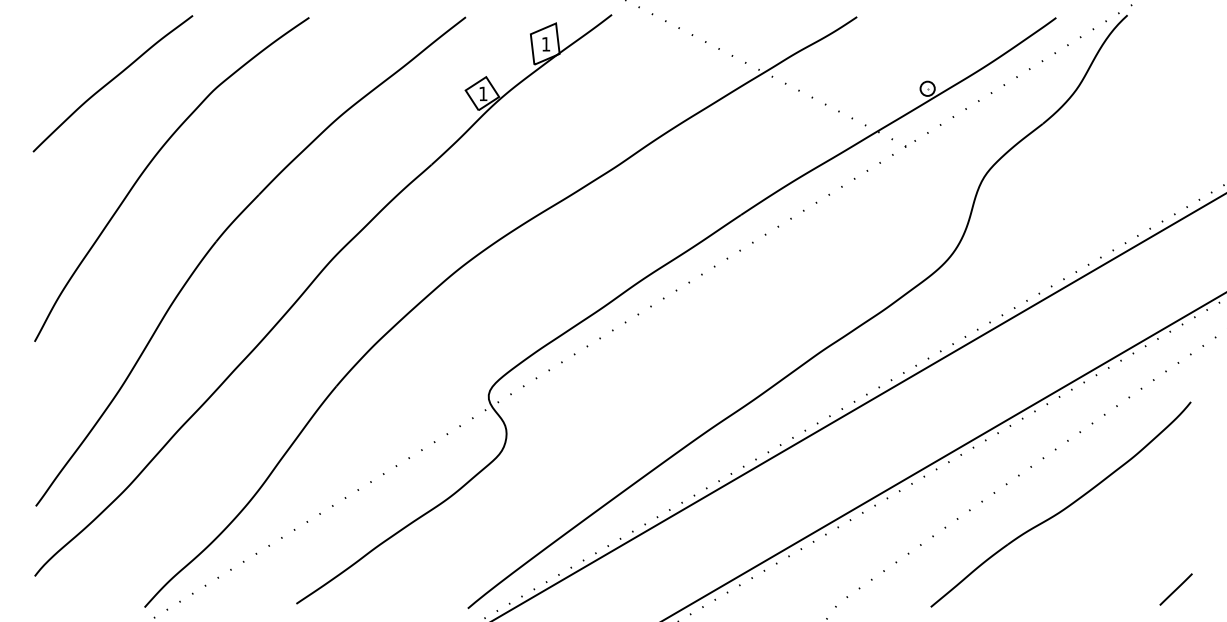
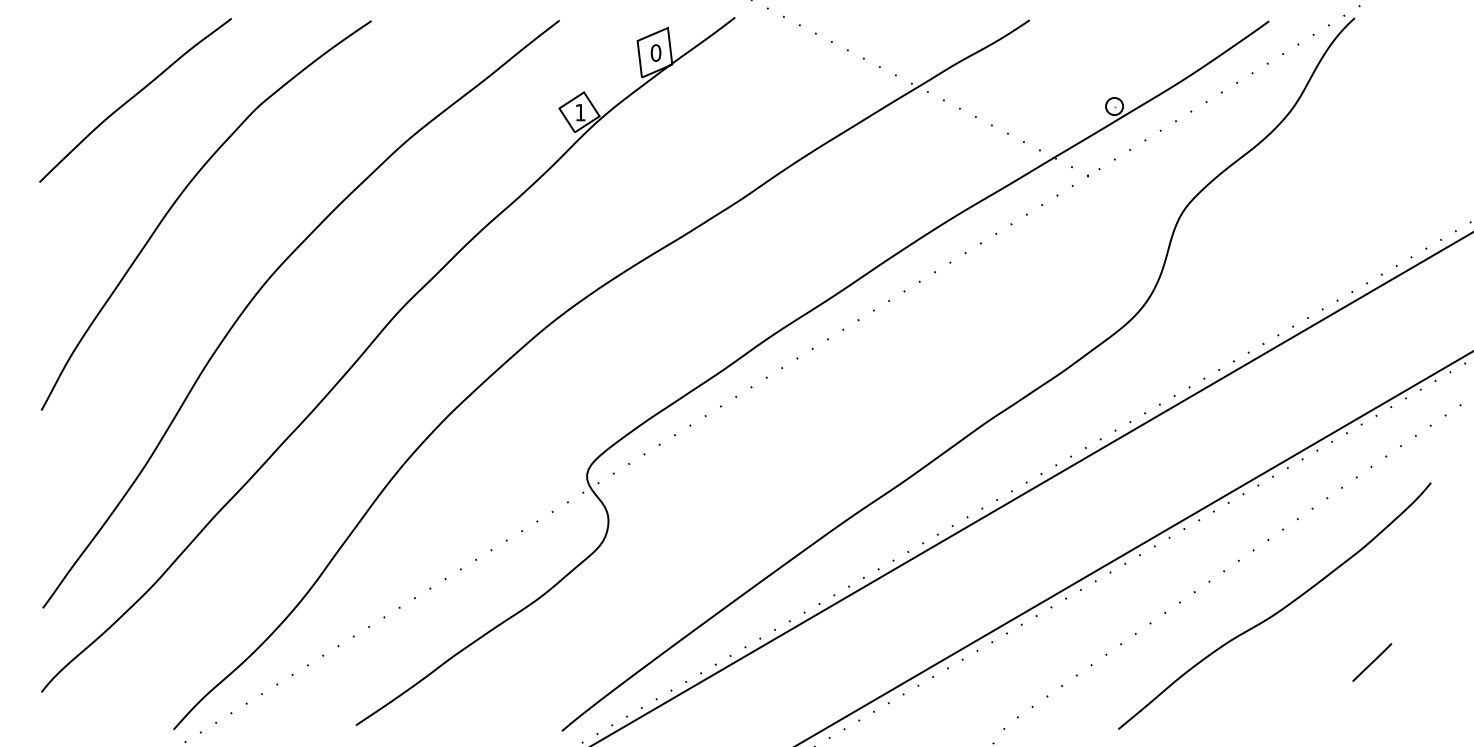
text: (545, 44) -> (655, 53), 1 -> 0
line: (1175, 589) -> (1371, 662), moved

